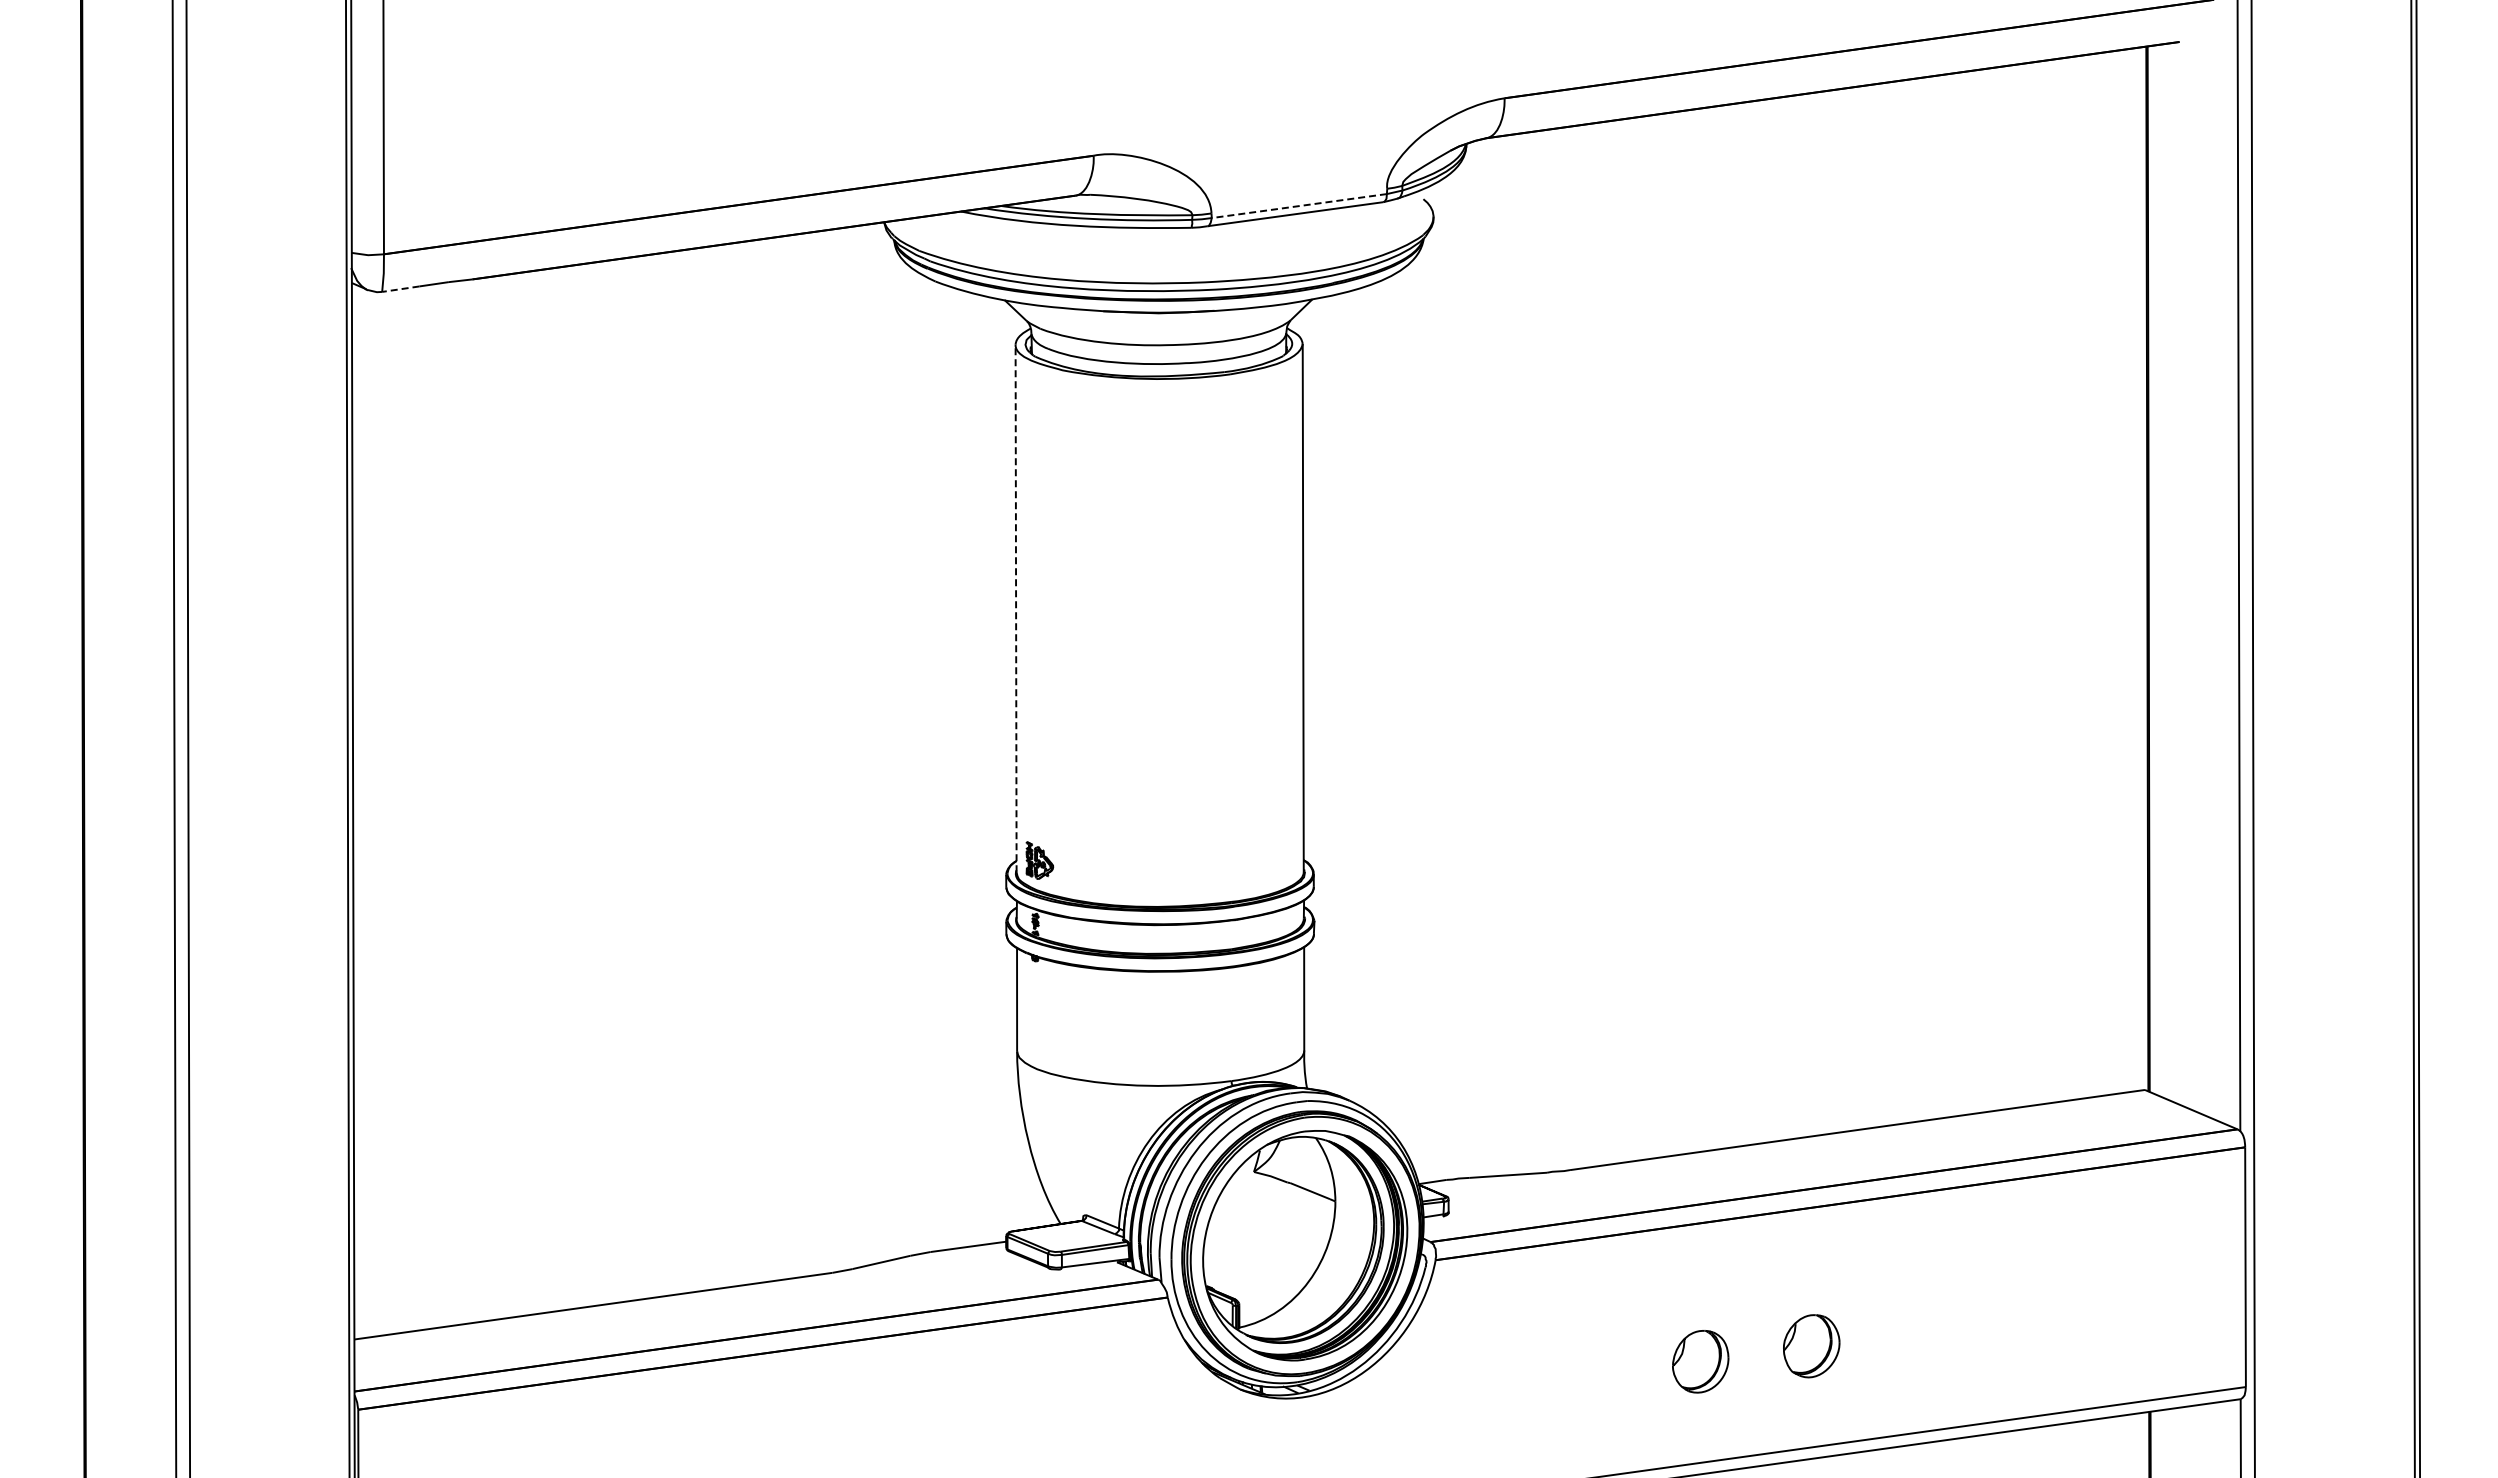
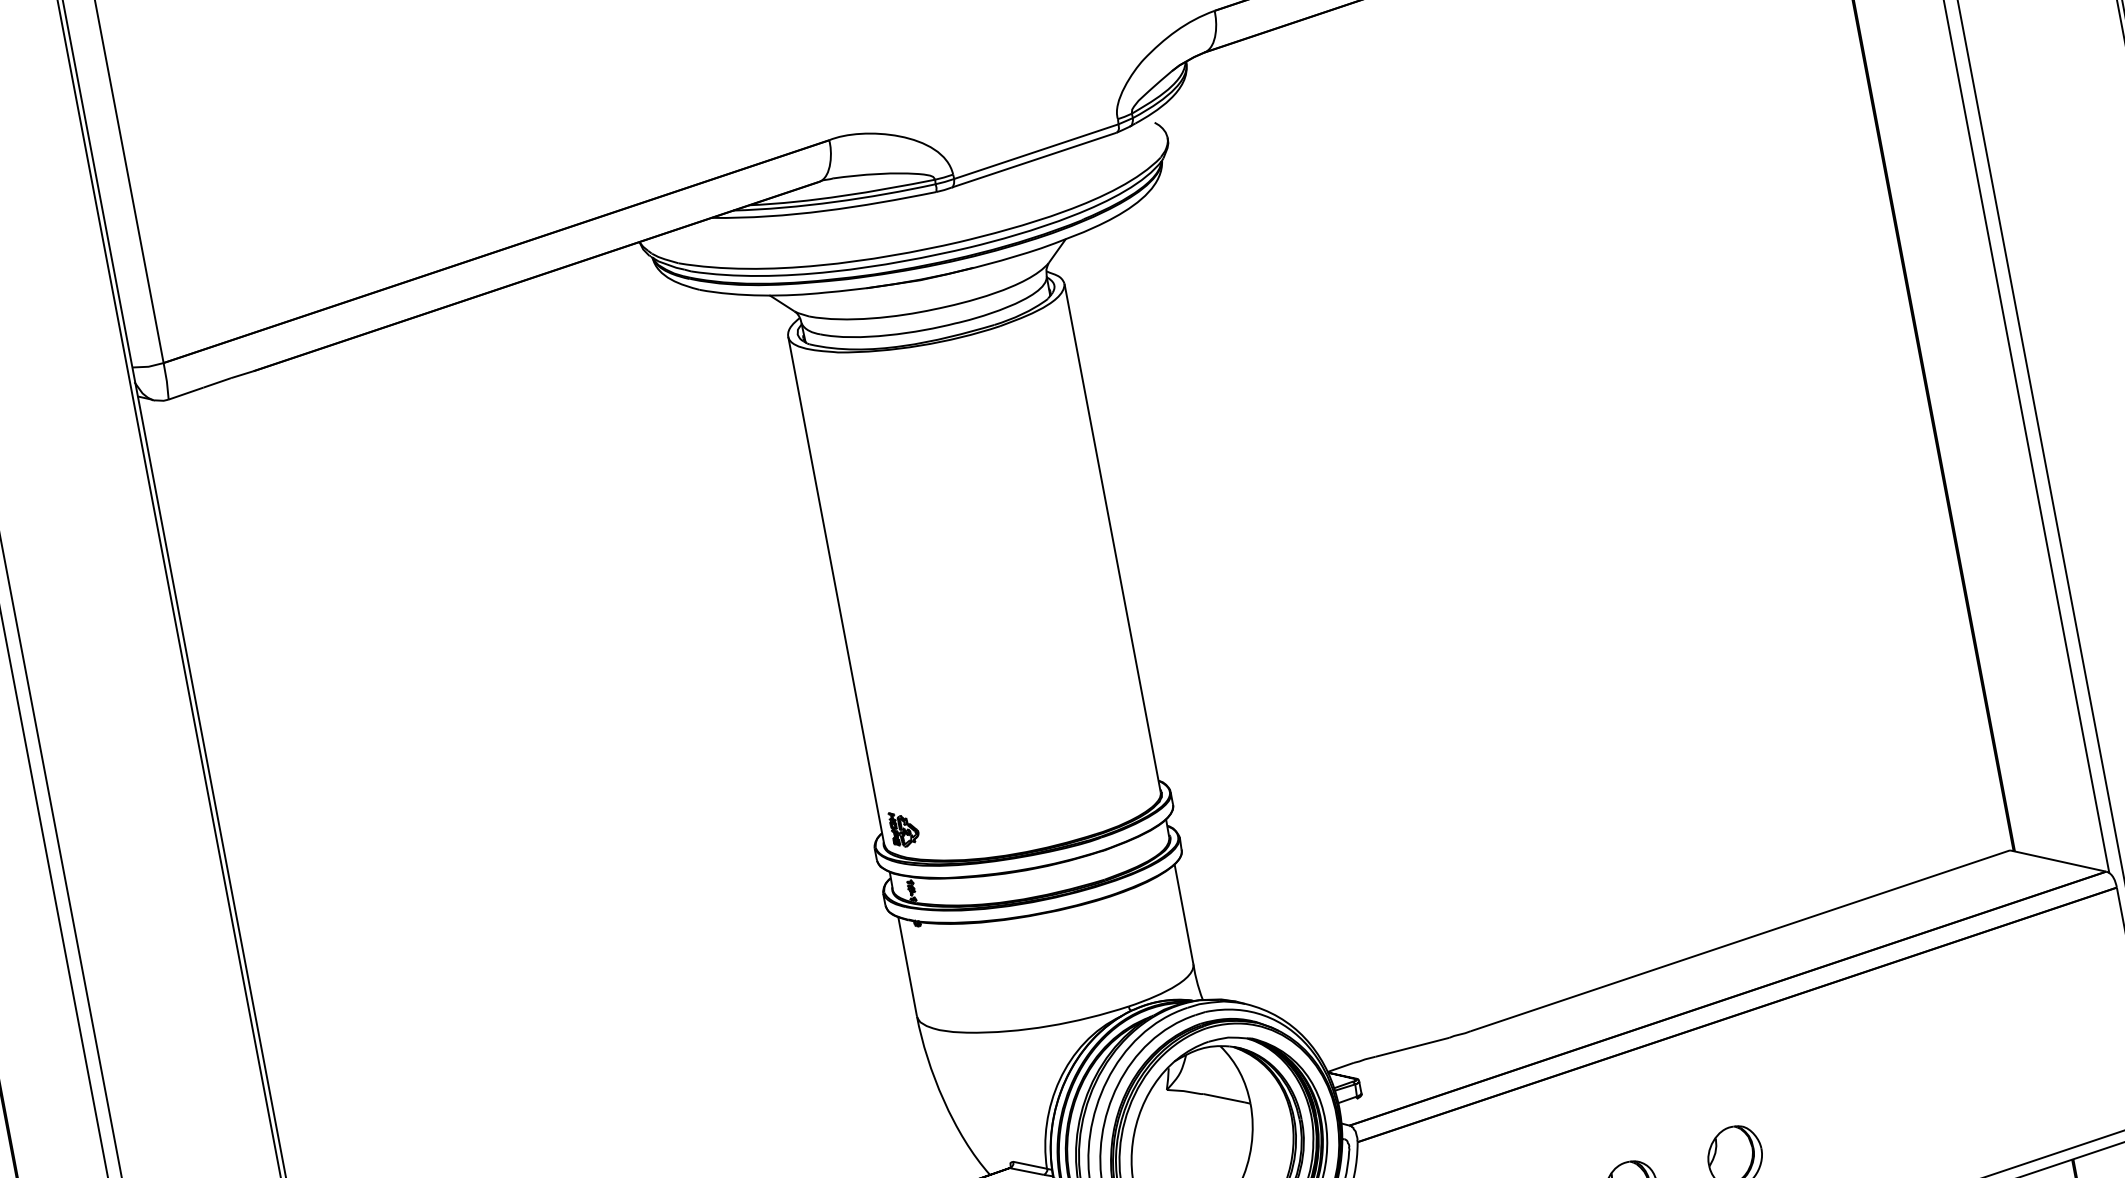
line: (1298, 206) -> (1035, 152), dashed -> solid
line: (400, 289) -> (185, 393), dashed -> solid
line: (1016, 608) -> (836, 590), dashed -> solid

